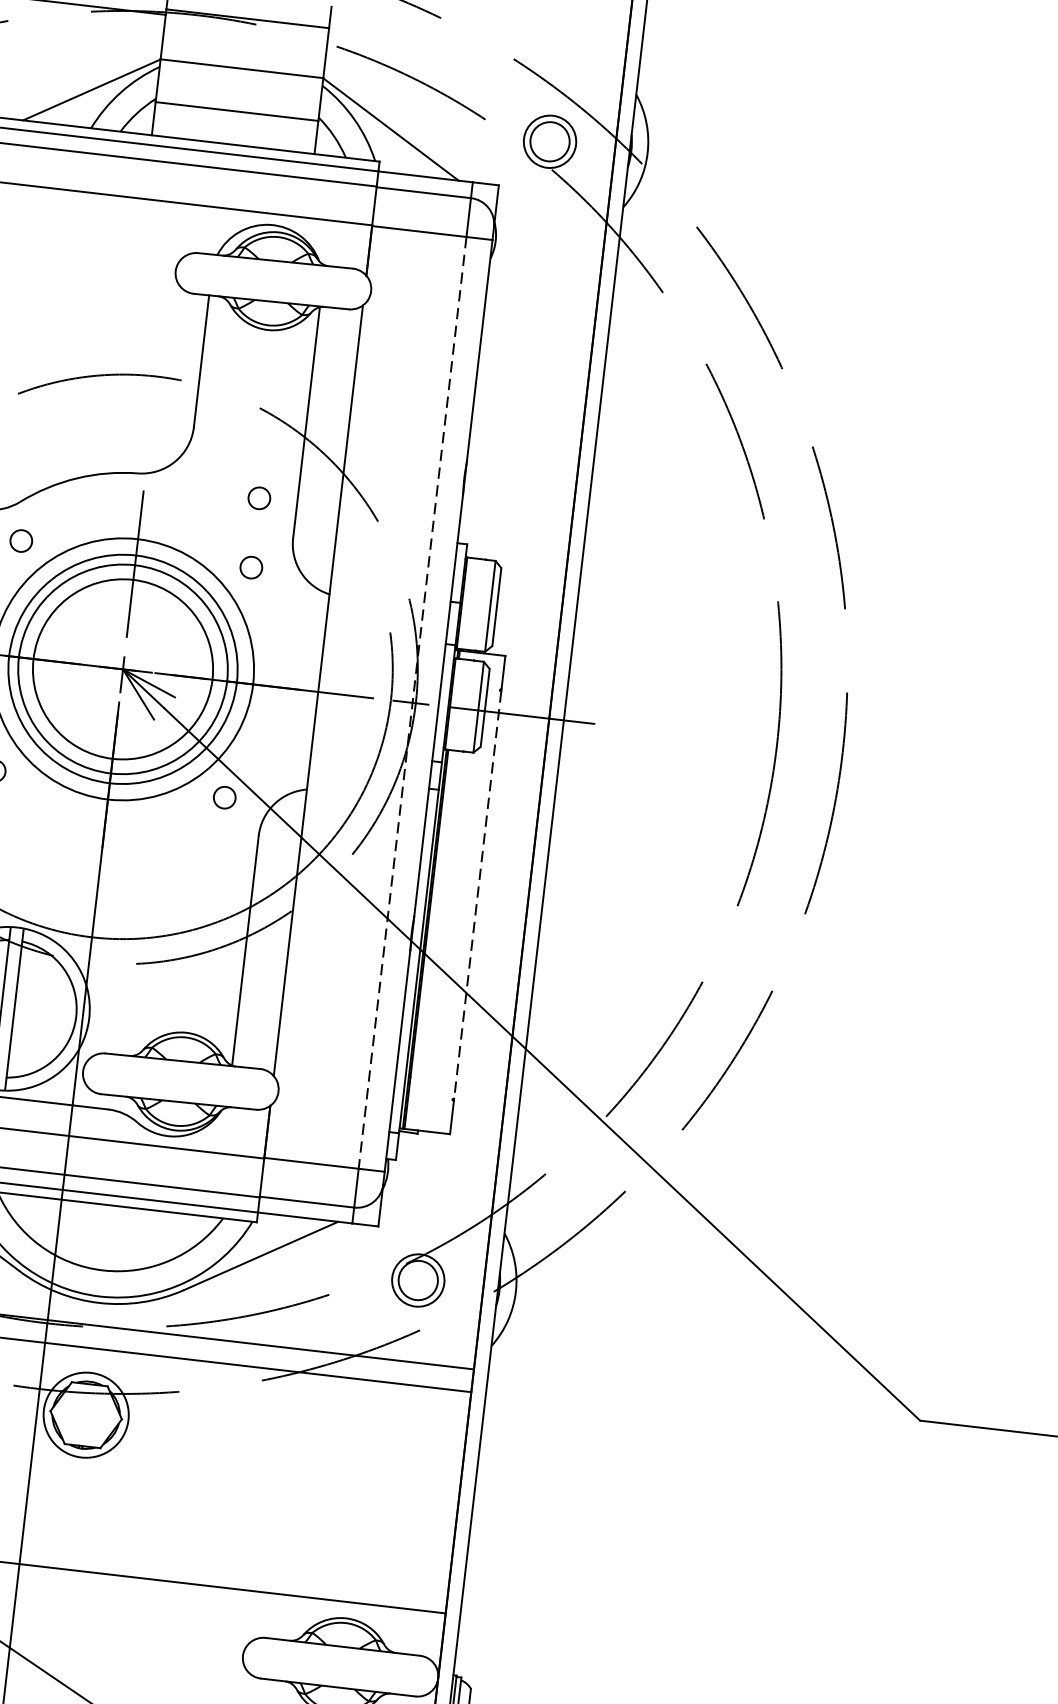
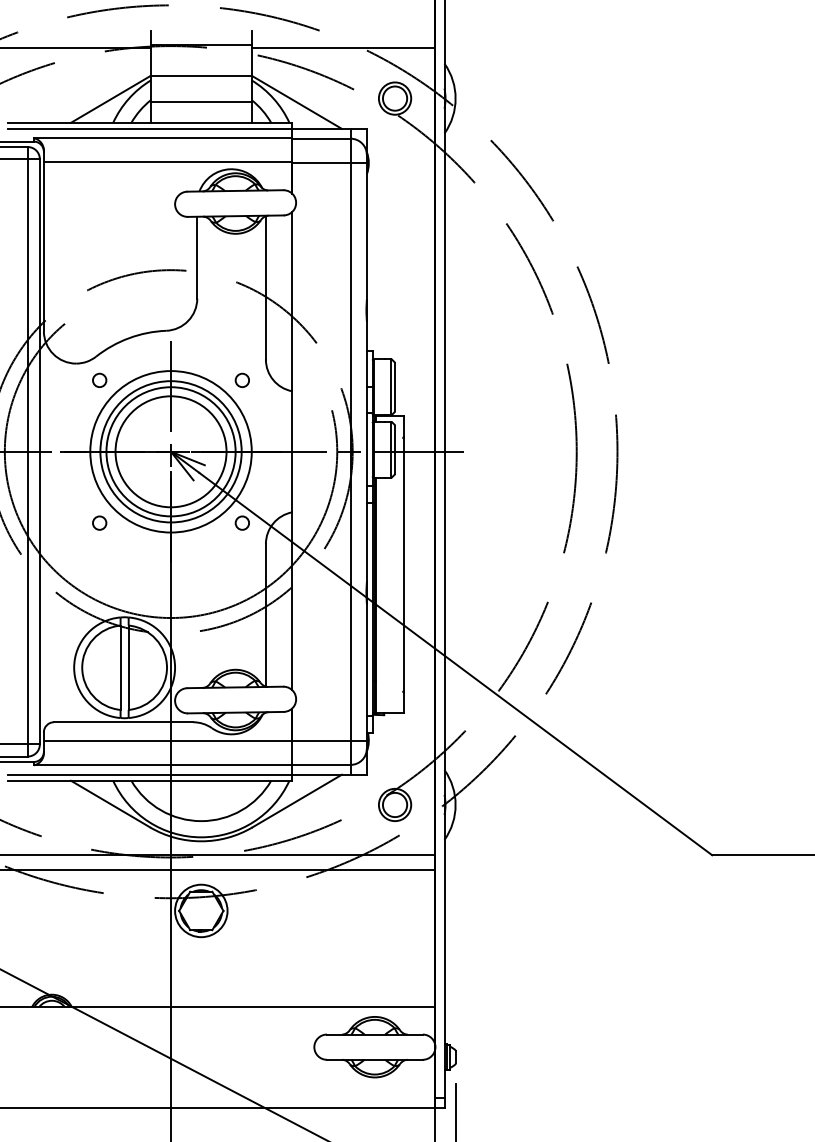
line: (476, 51) -> (343, 48), added
circle: (258, 496) -> (241, 336), removed
line: (412, 703) -> (350, 452), dashed -> solid
line: (478, 896) -> (404, 565), dashed -> solid

